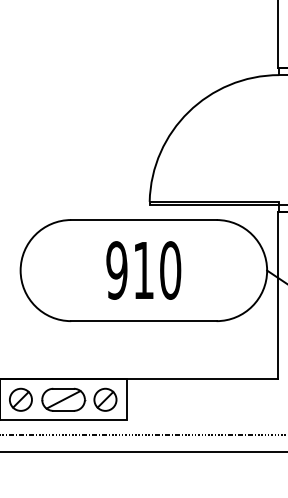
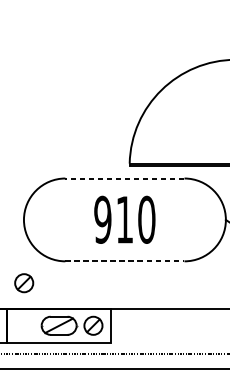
line: (143, 220) -> (124, 178), solid -> dashed
line: (143, 321) -> (124, 261), solid -> dashed
part: (20, 399) -> (23, 282), moved

